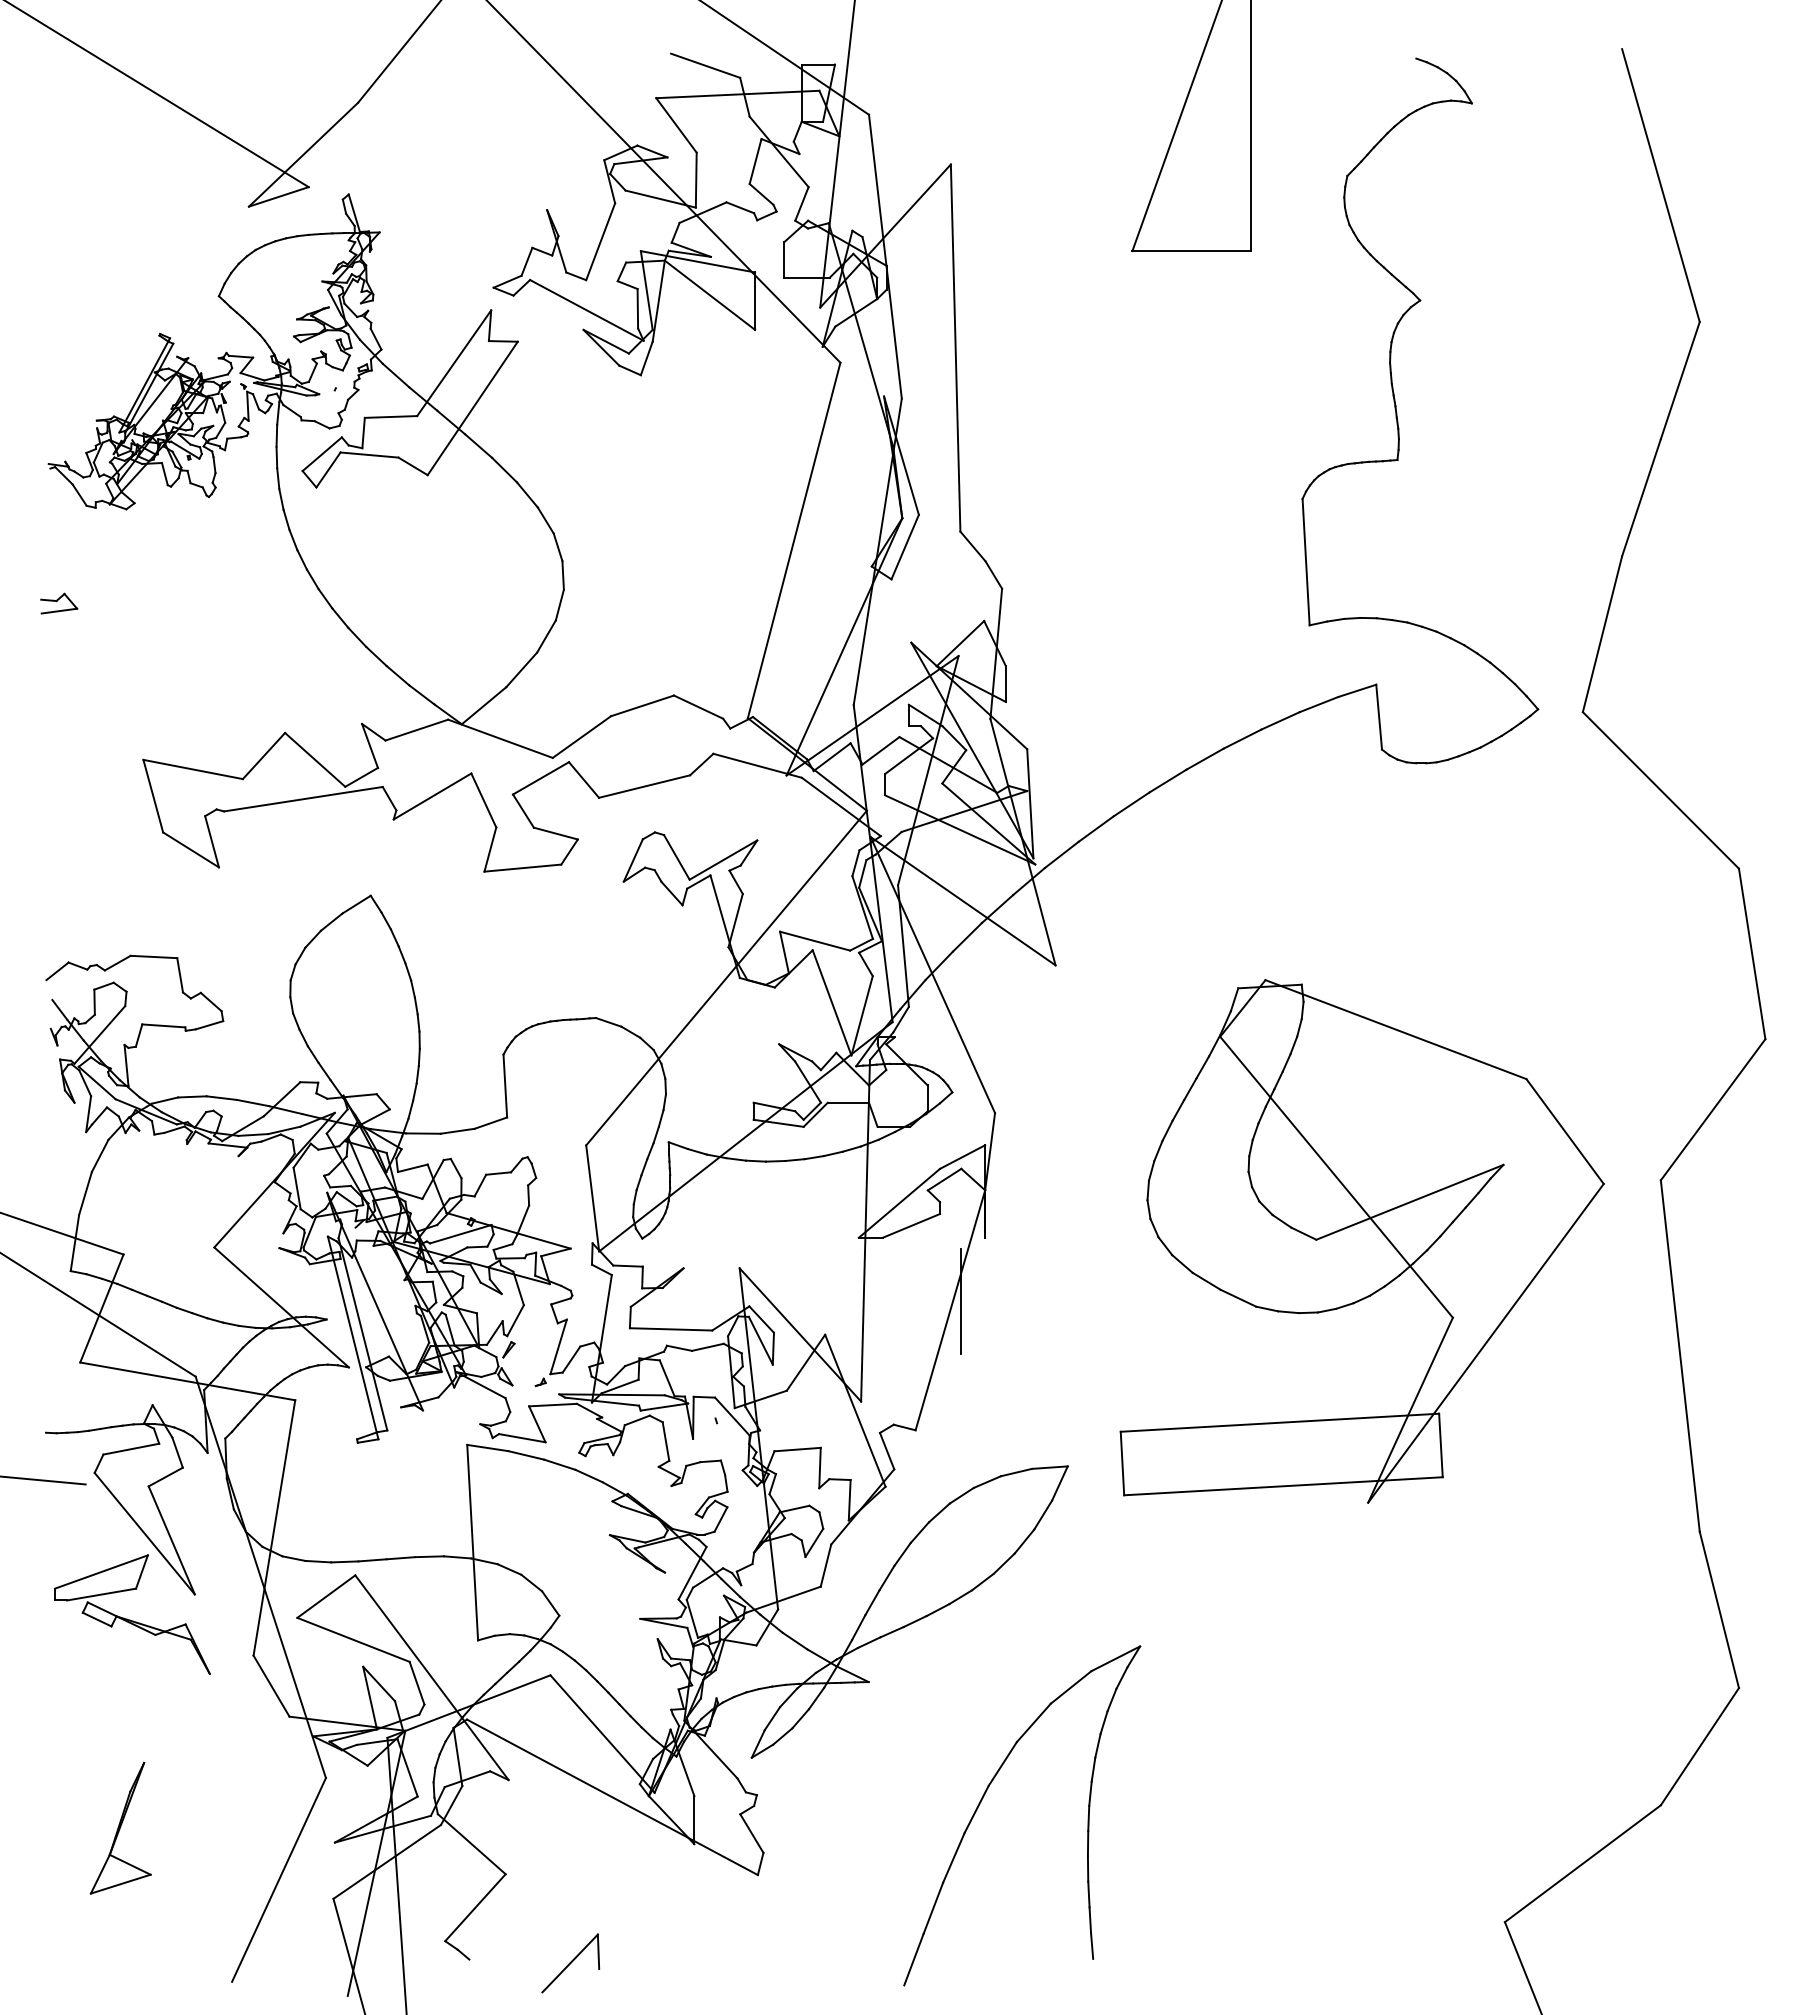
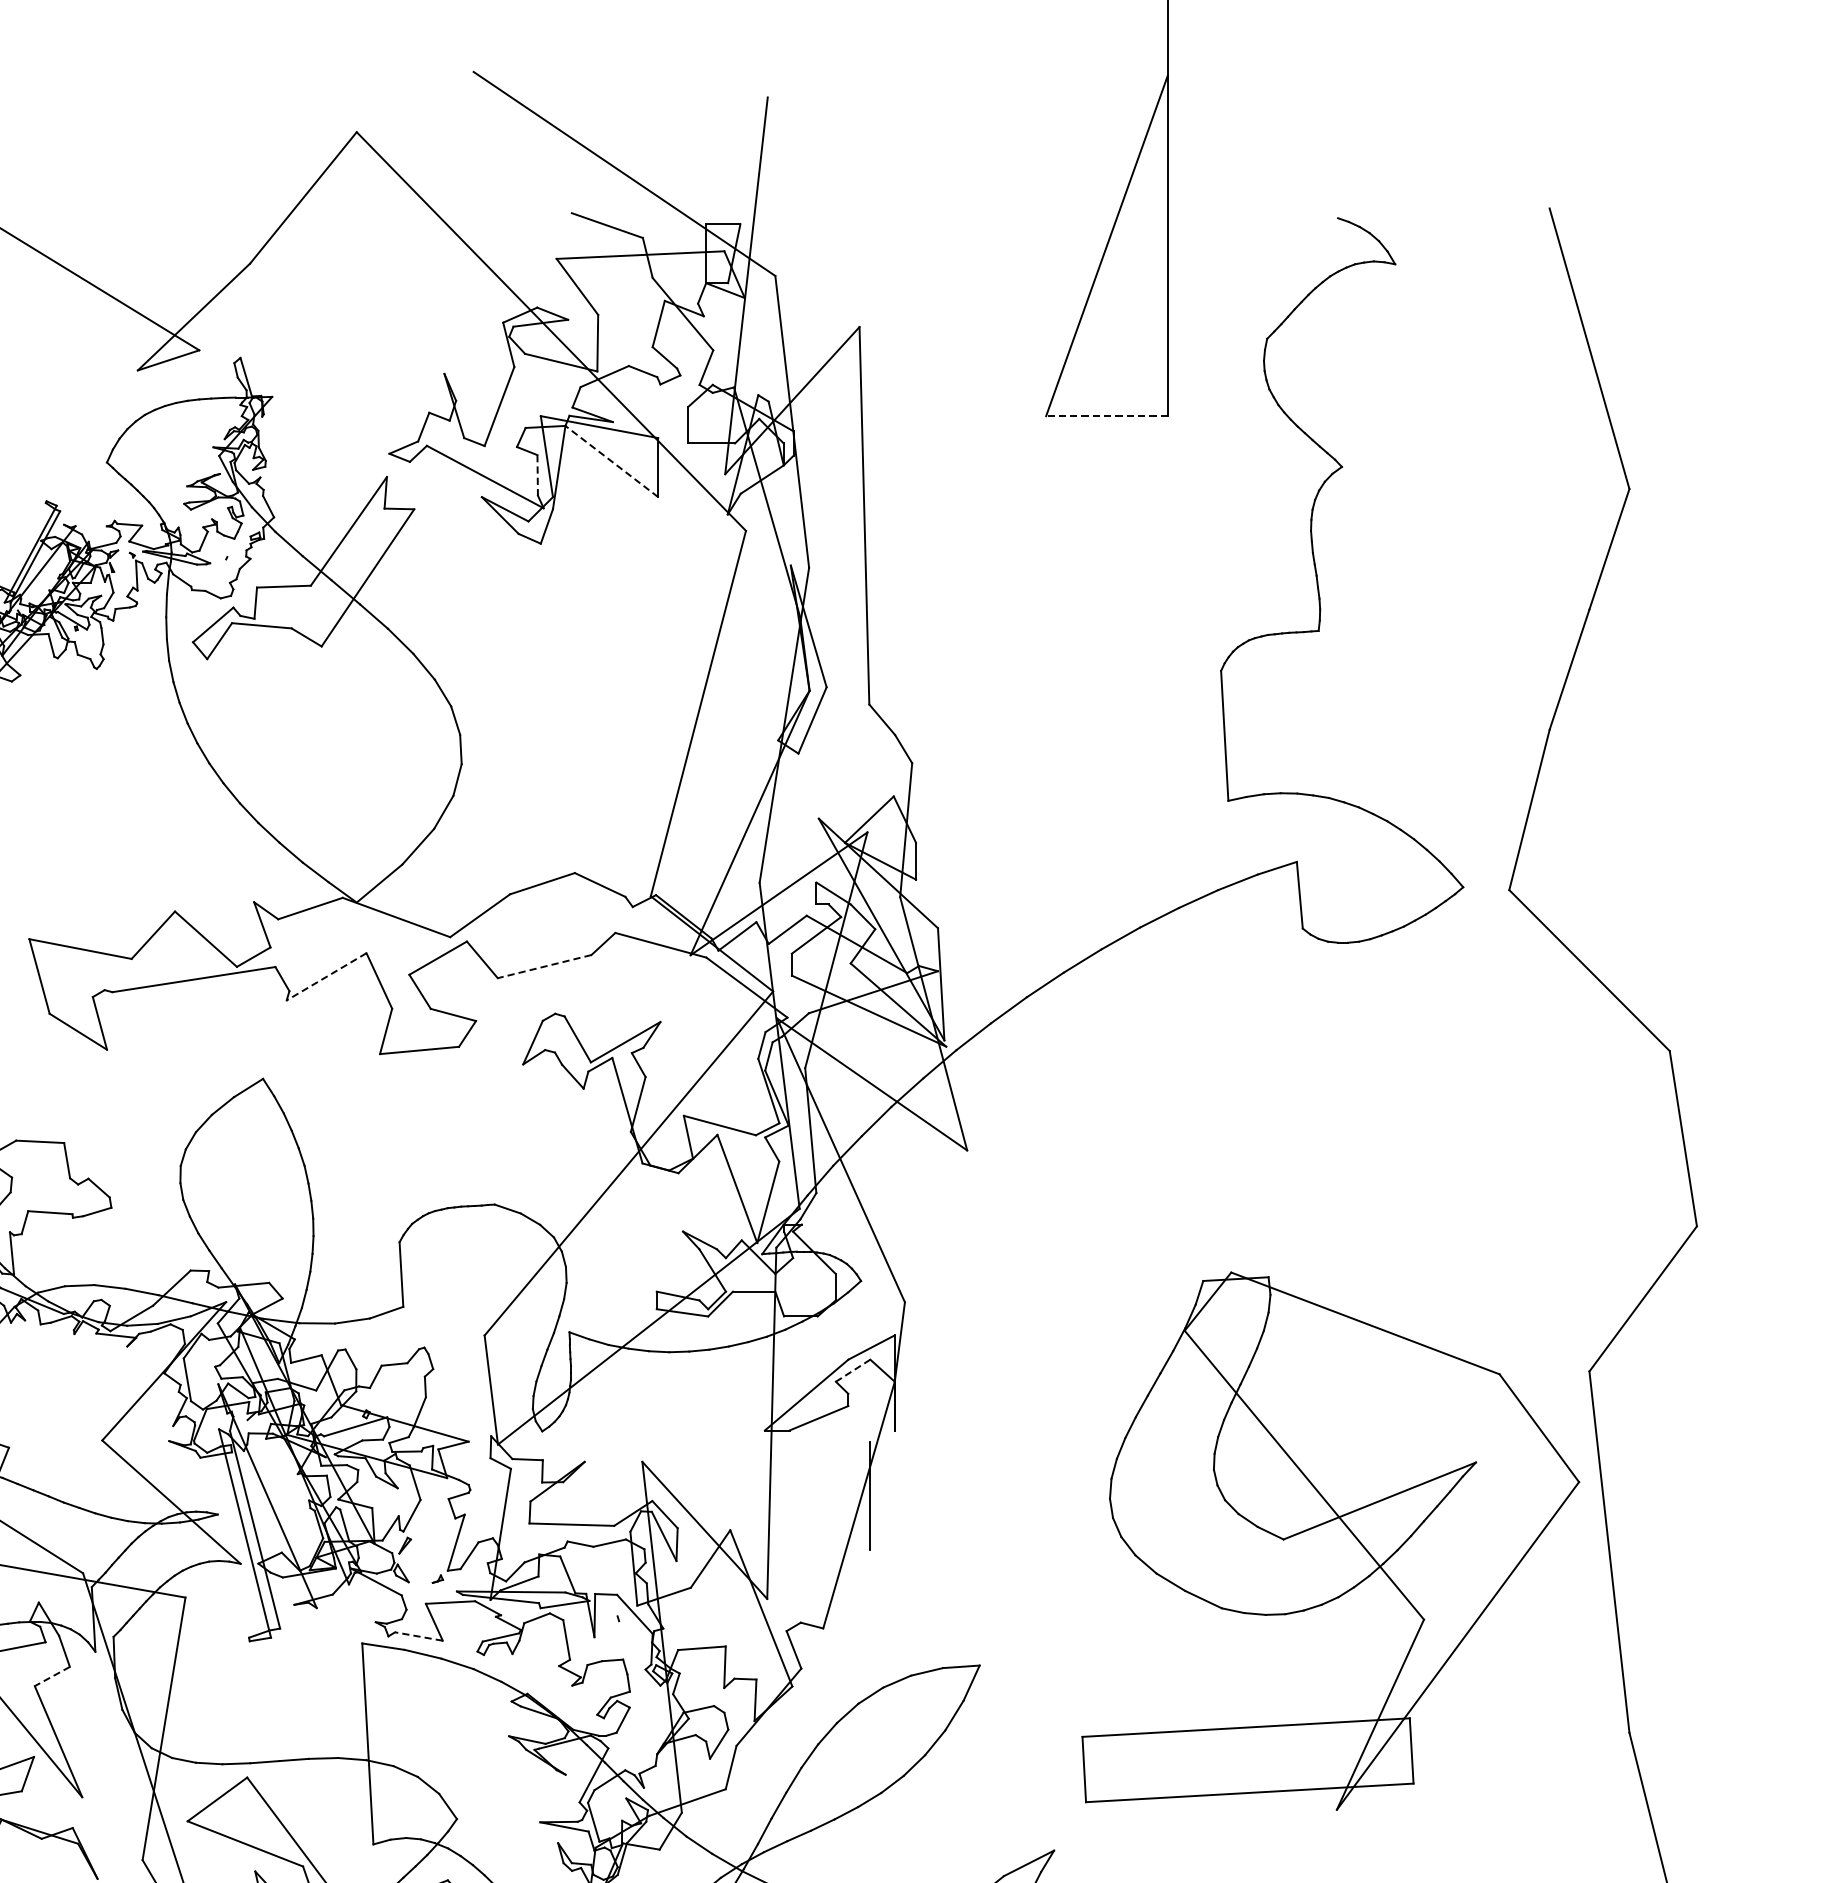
line: (1191, 251) -> (1106, 416), solid -> dashed
line: (709, 295) -> (611, 461), solid -> dashed
line: (637, 308) -> (537, 475), solid -> dashed
line: (644, 786) -> (544, 966), solid -> dashed
line: (432, 796) -> (326, 976), solid -> dashed
line: (944, 1179) -> (852, 1370), solid -> dashed
part: (1361, 1241) -> (1330, 1541), moved
line: (522, 1438) -> (419, 1636), solid -> dashed
line: (165, 1477) -> (52, 1676), solid -> dashed

